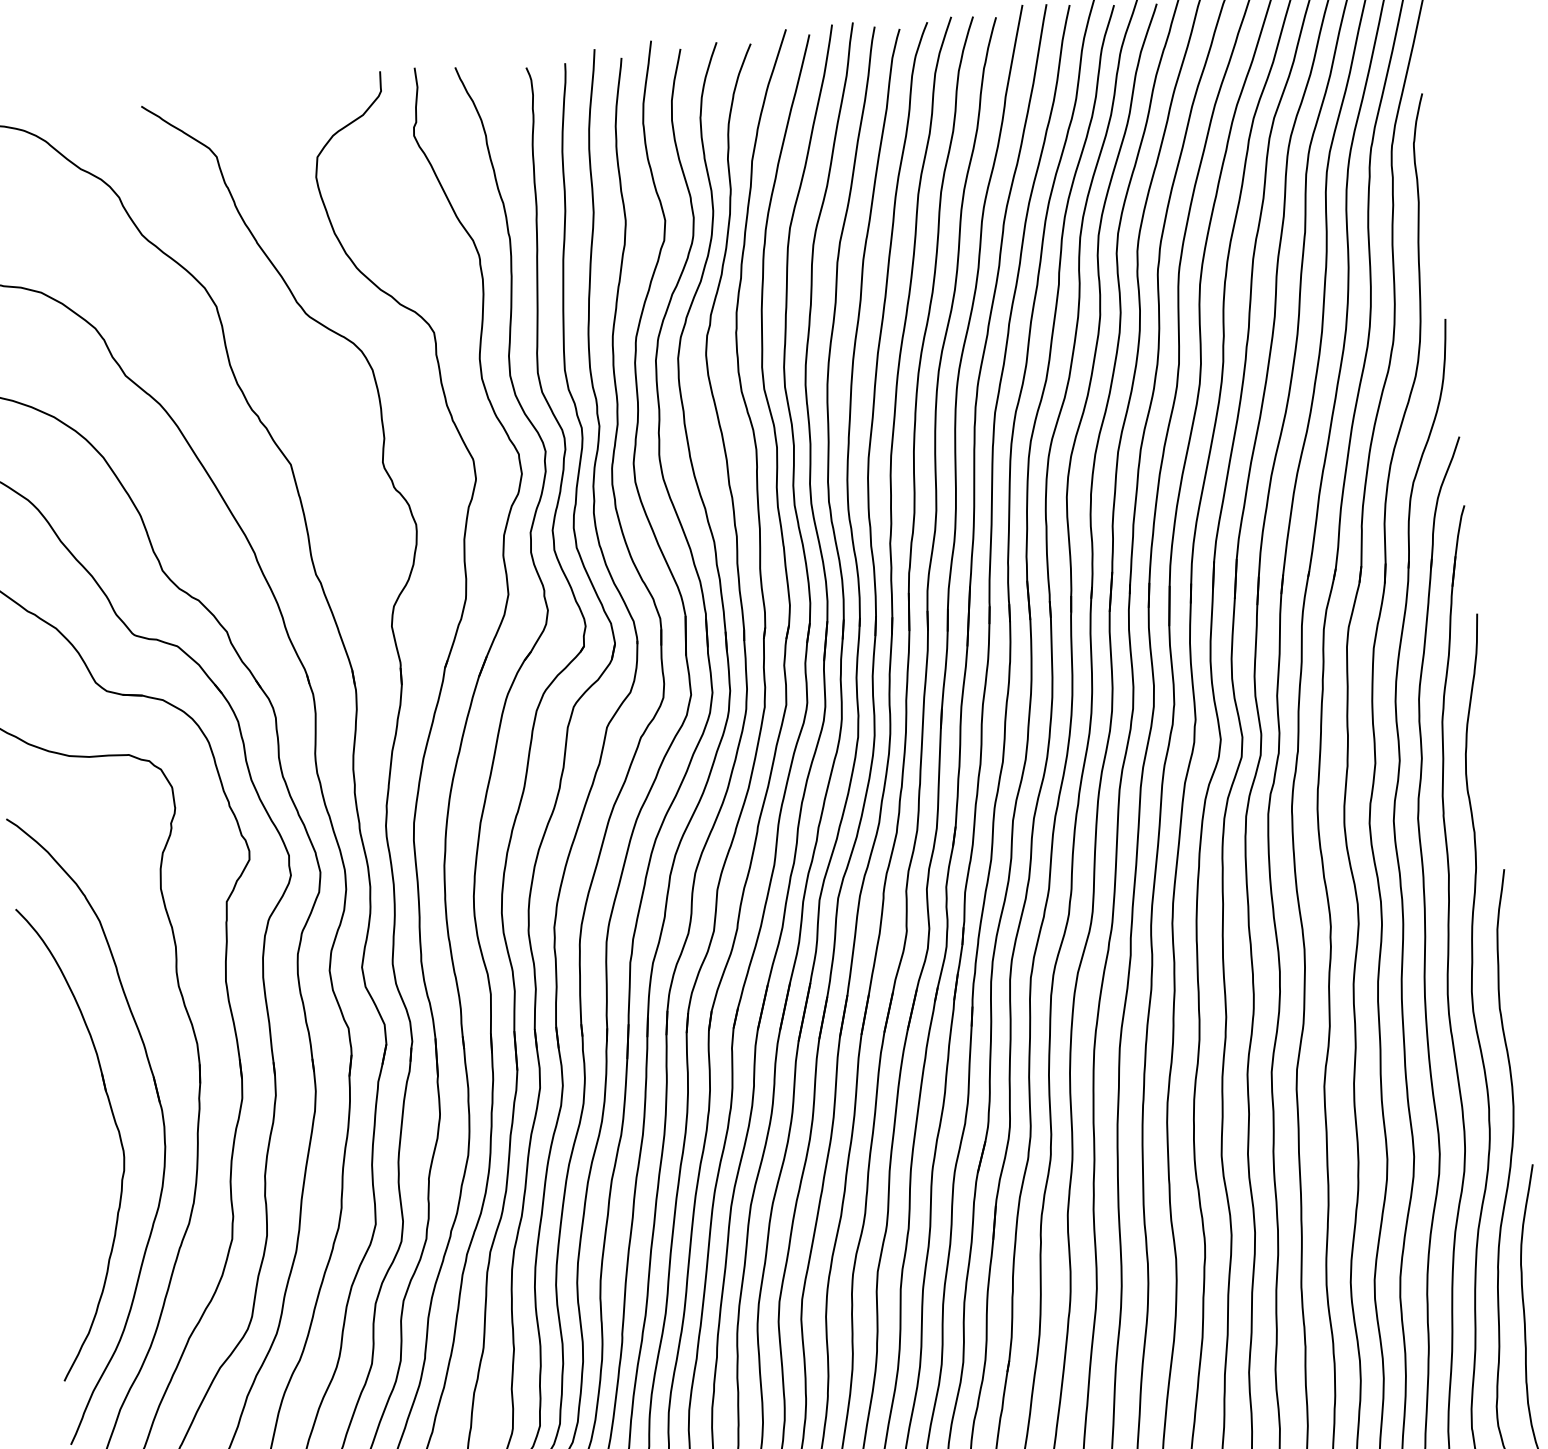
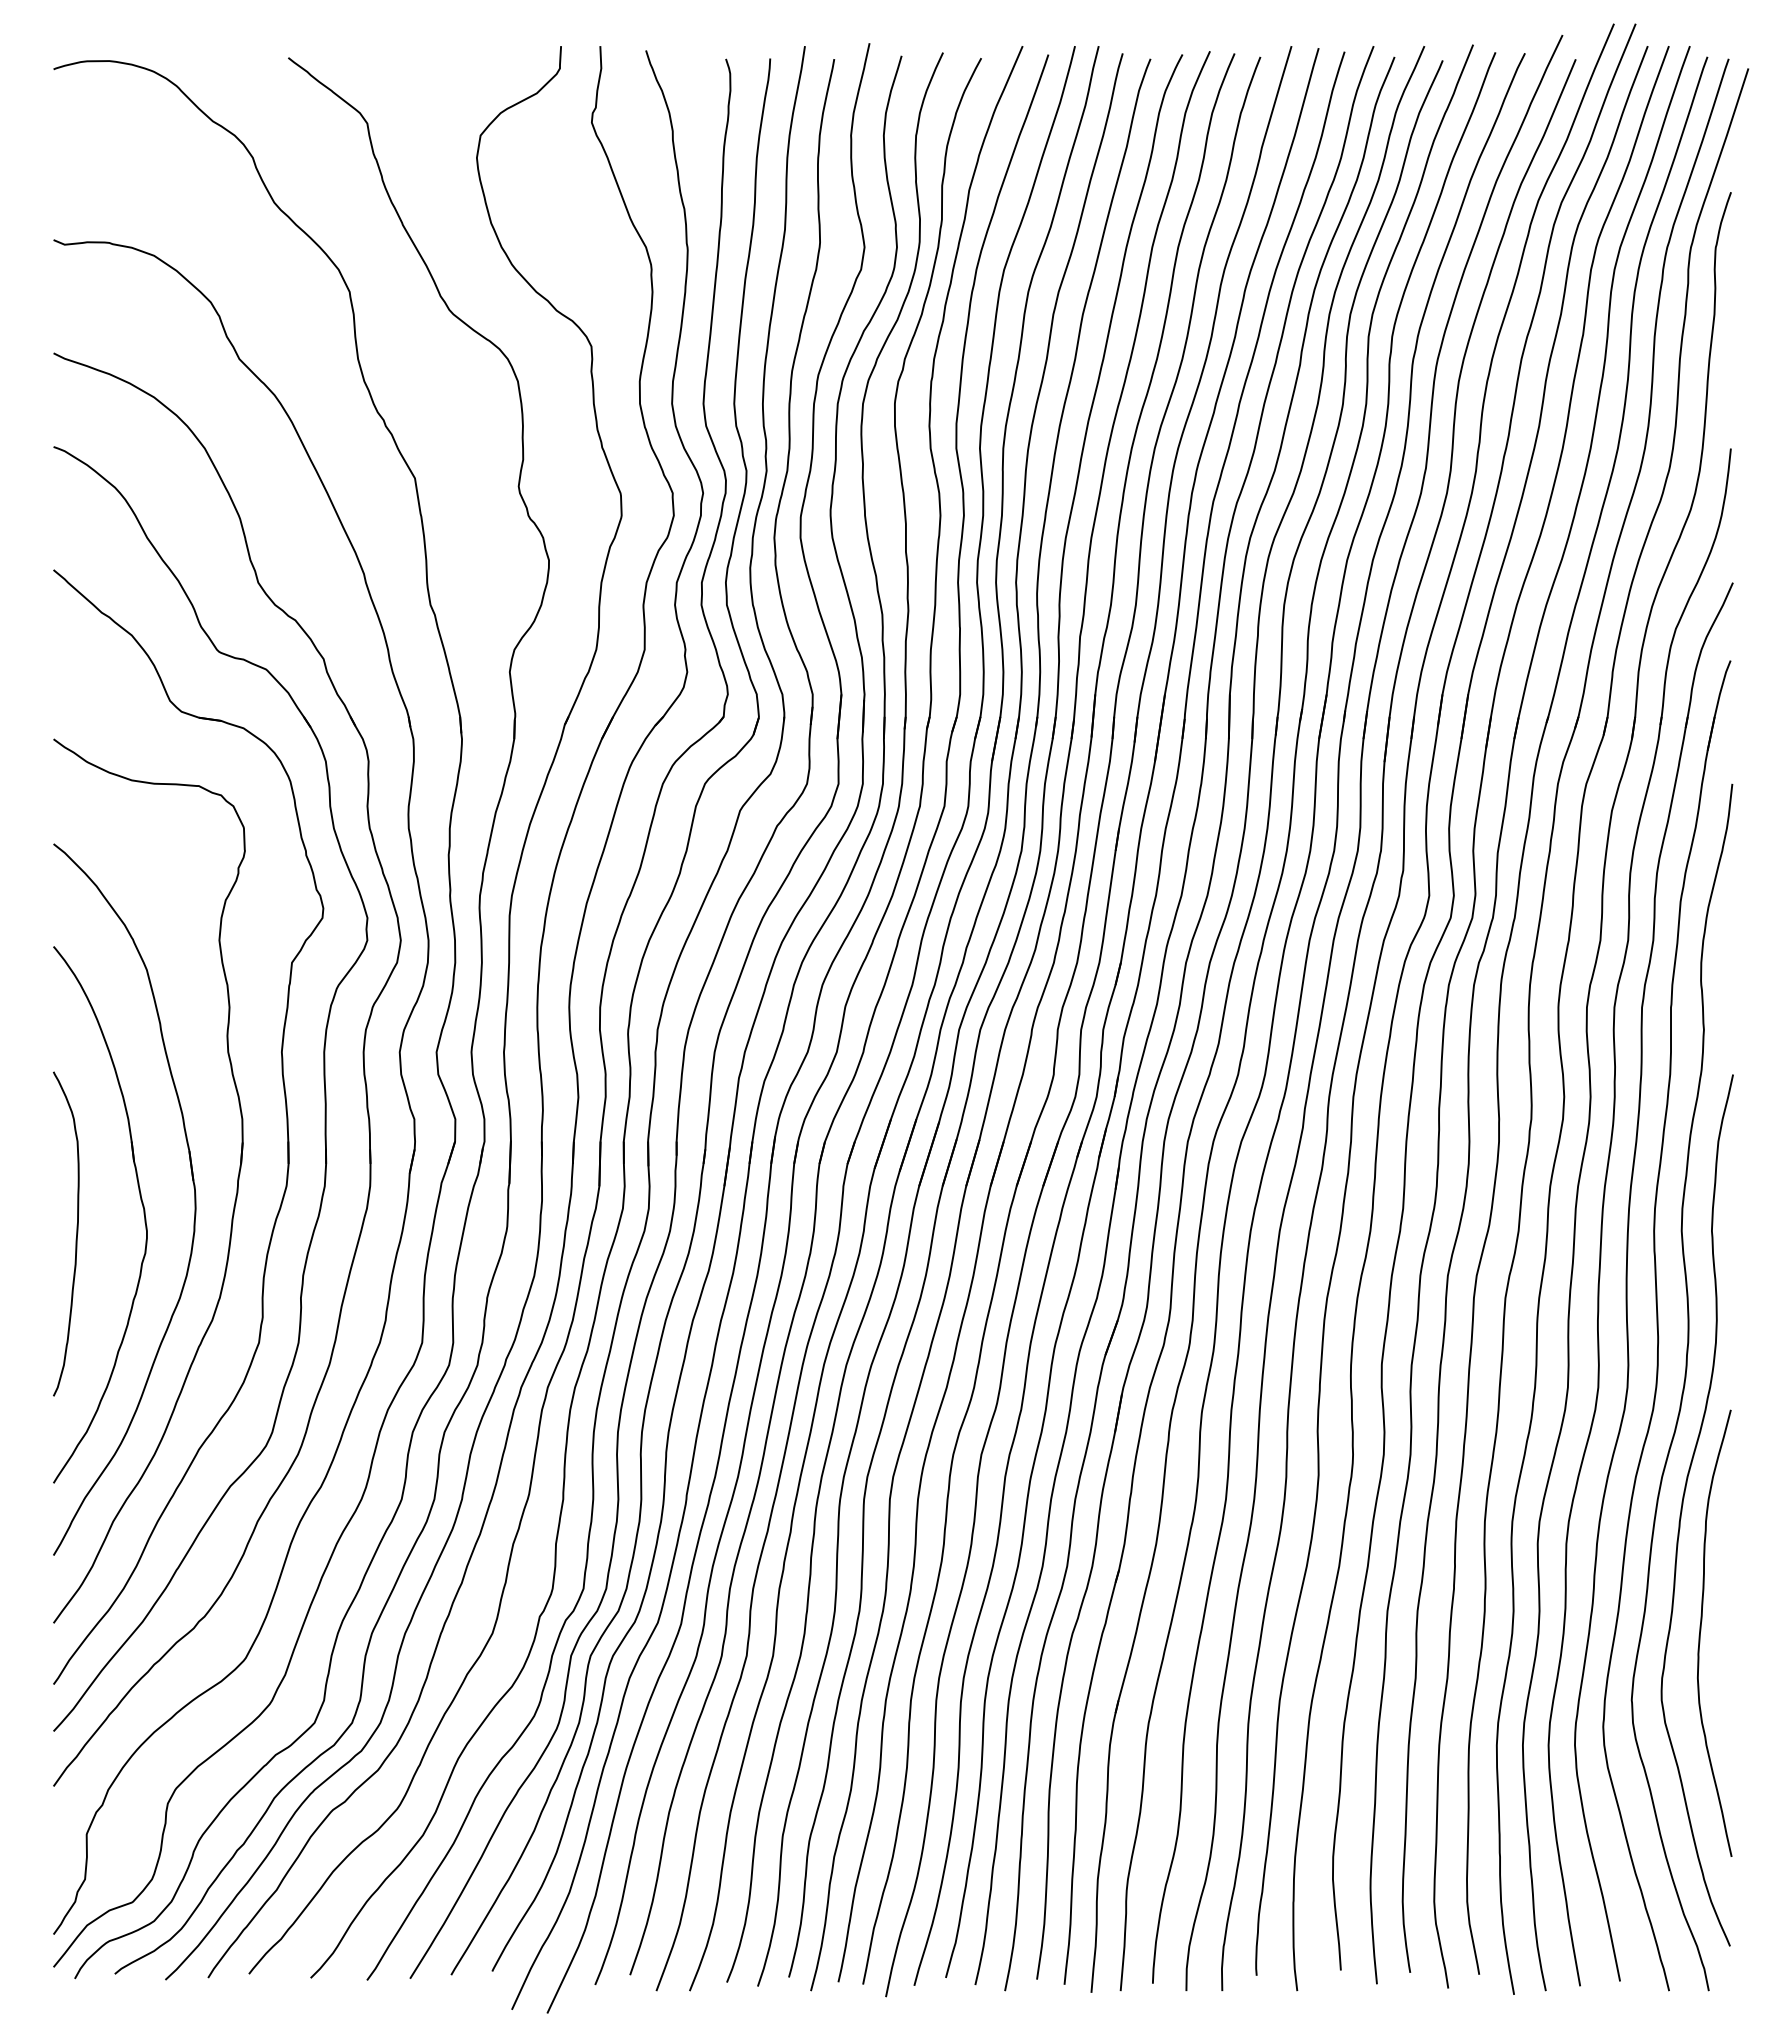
curve: (61, 1159) -> (76, 1233), added

